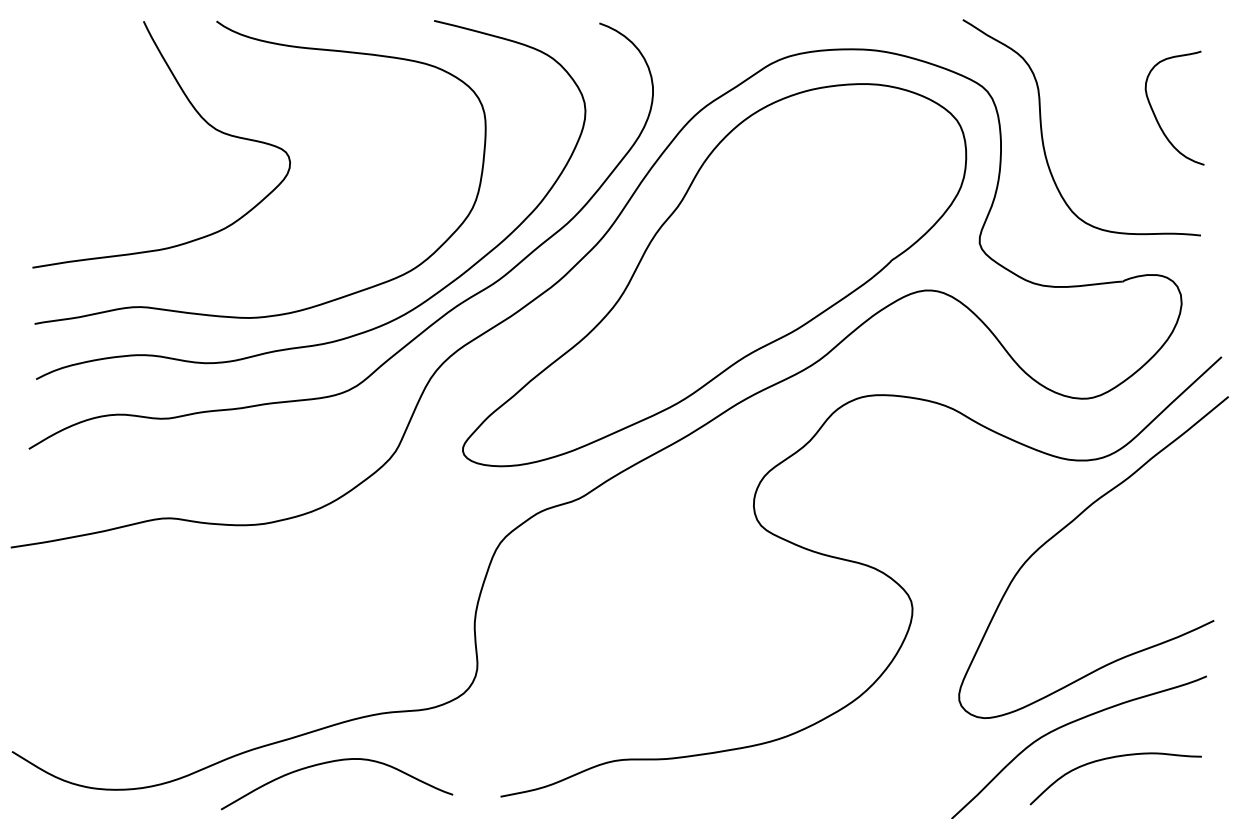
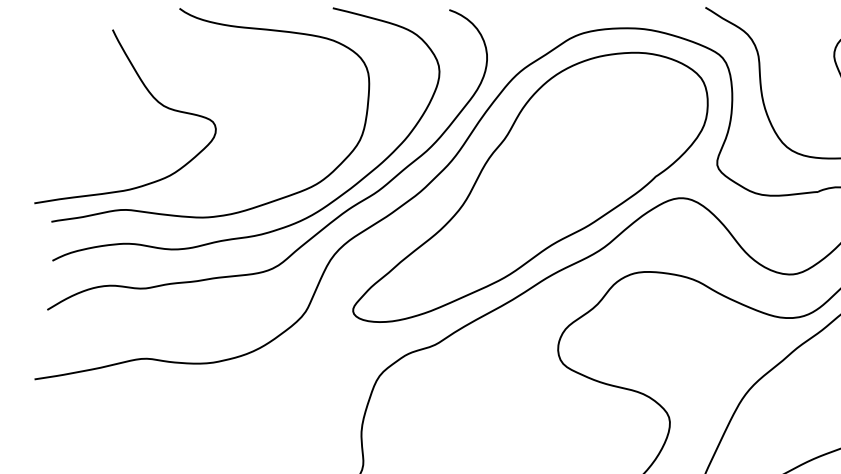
curve: (199, 116) -> (152, 96), moved

